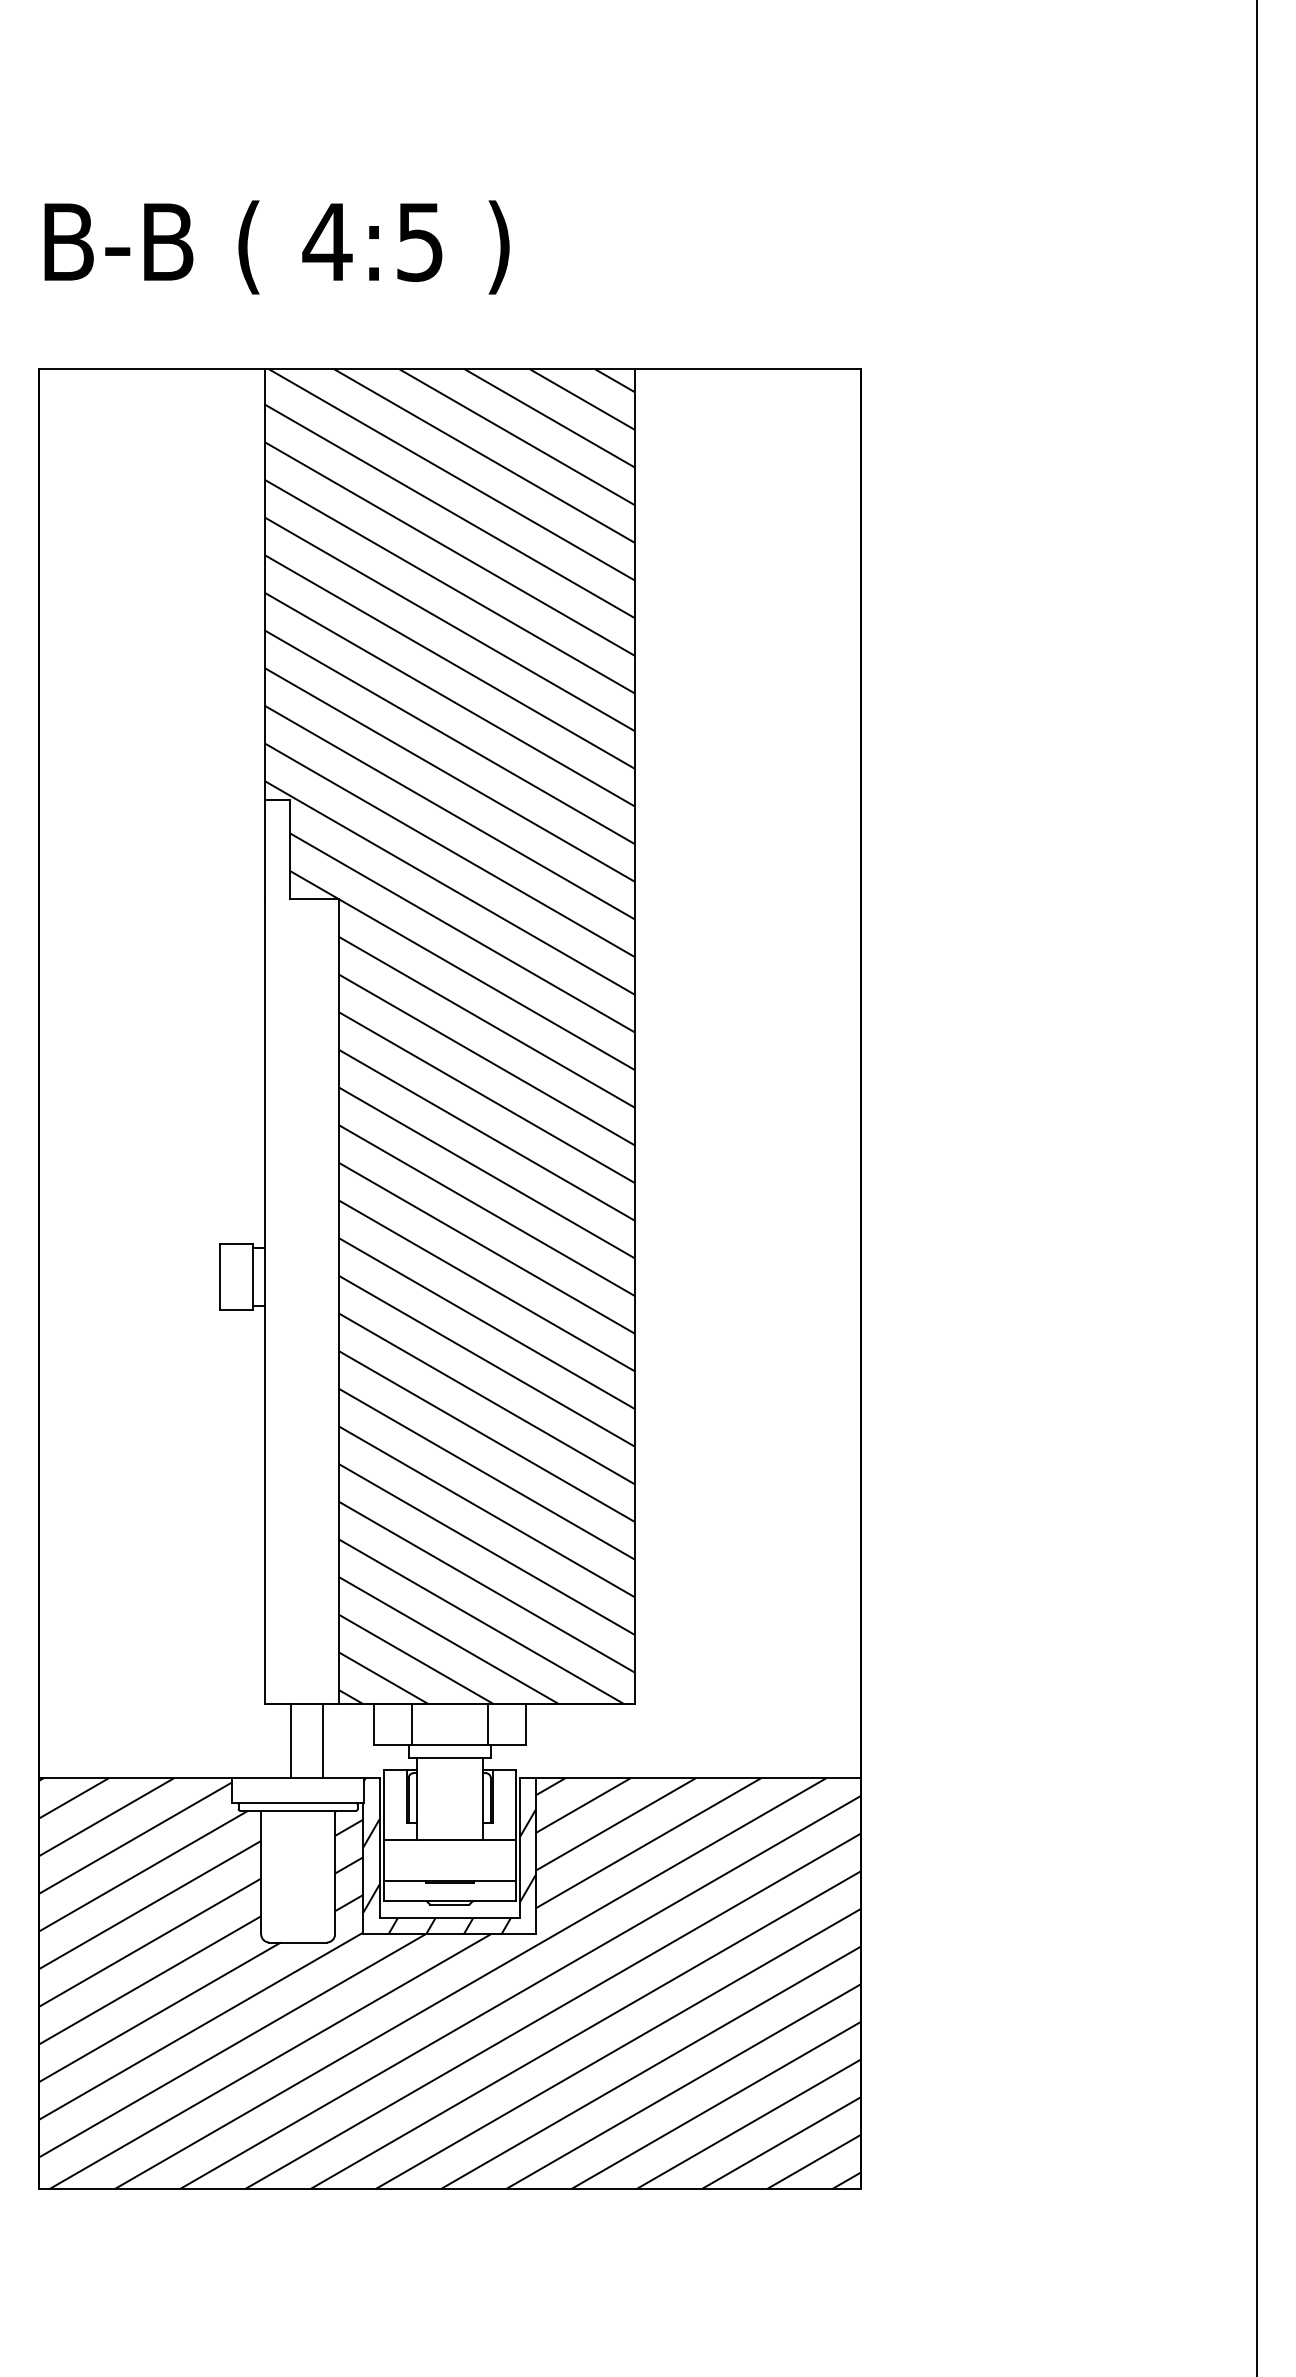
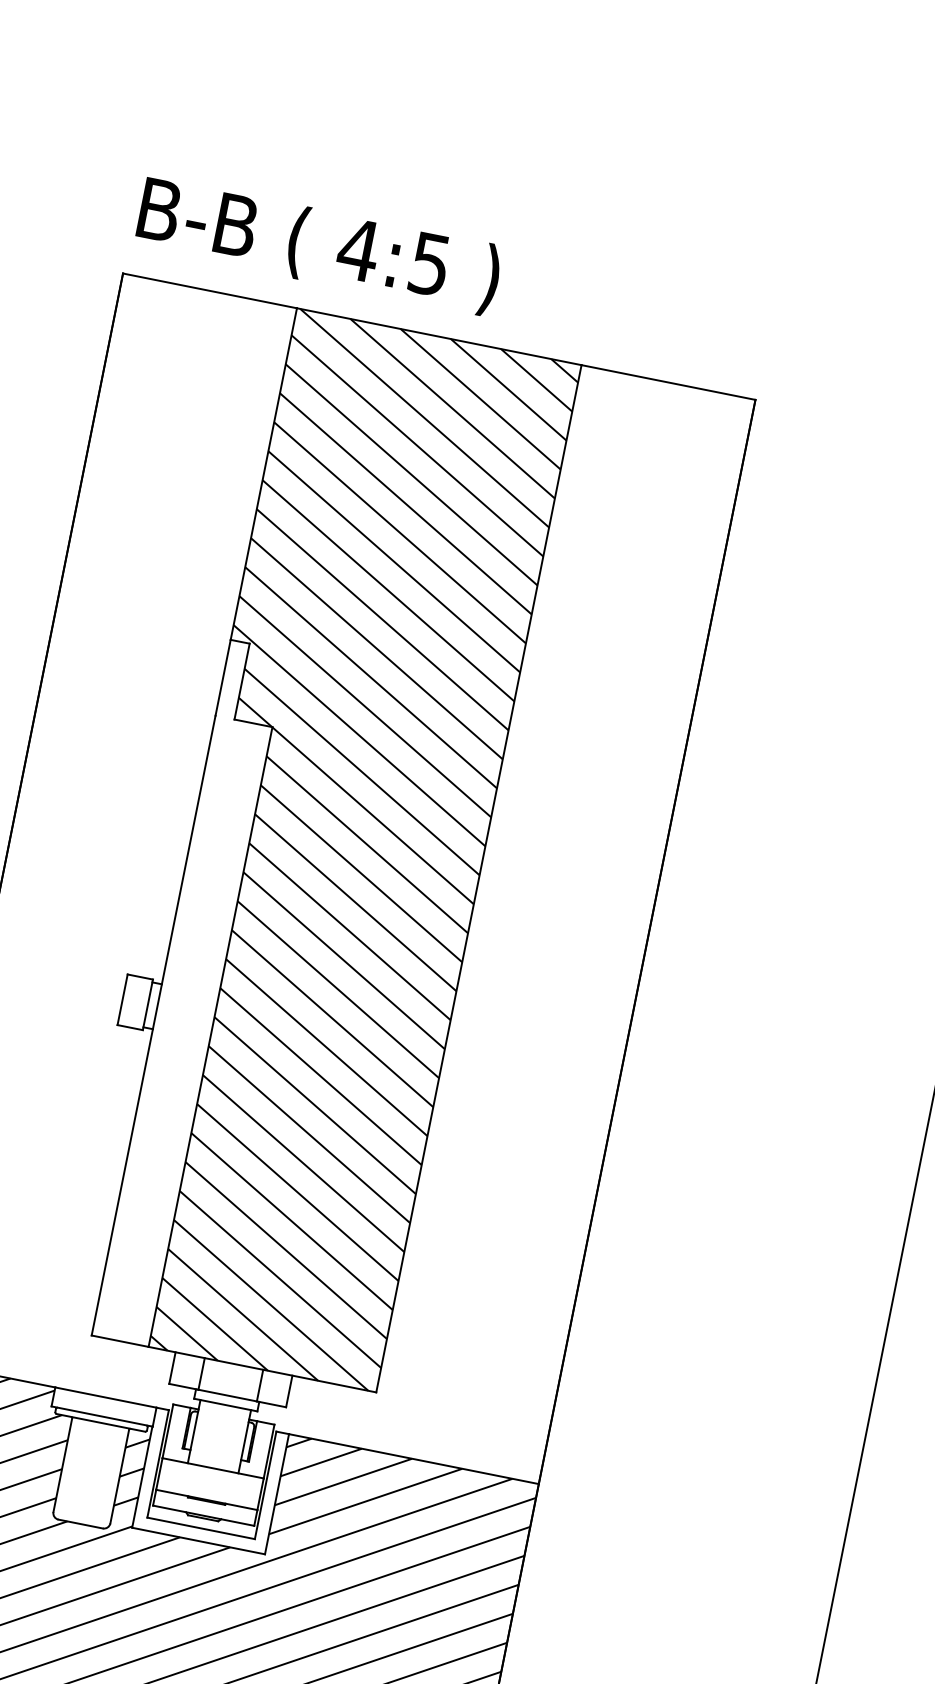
text: (276, 247) -> (318, 246), moved
line: (290, 1741) -> (105, 1368), removed
line: (322, 1741) -> (130, 1373), removed
hatch: (449, 1856) -> (210, 1481), removed

